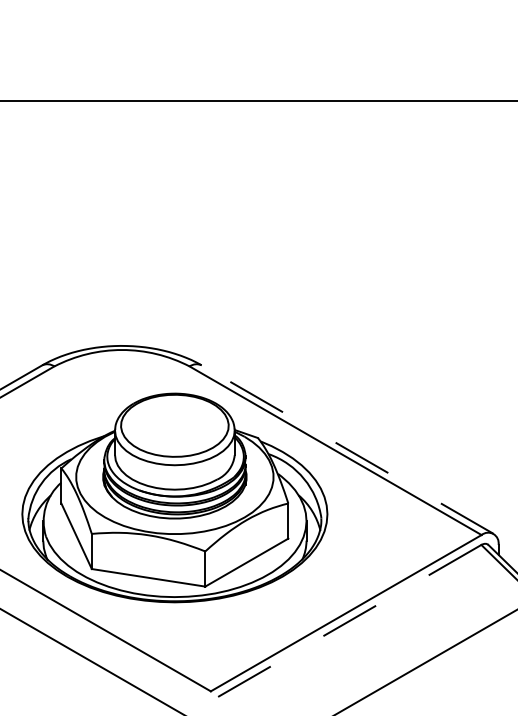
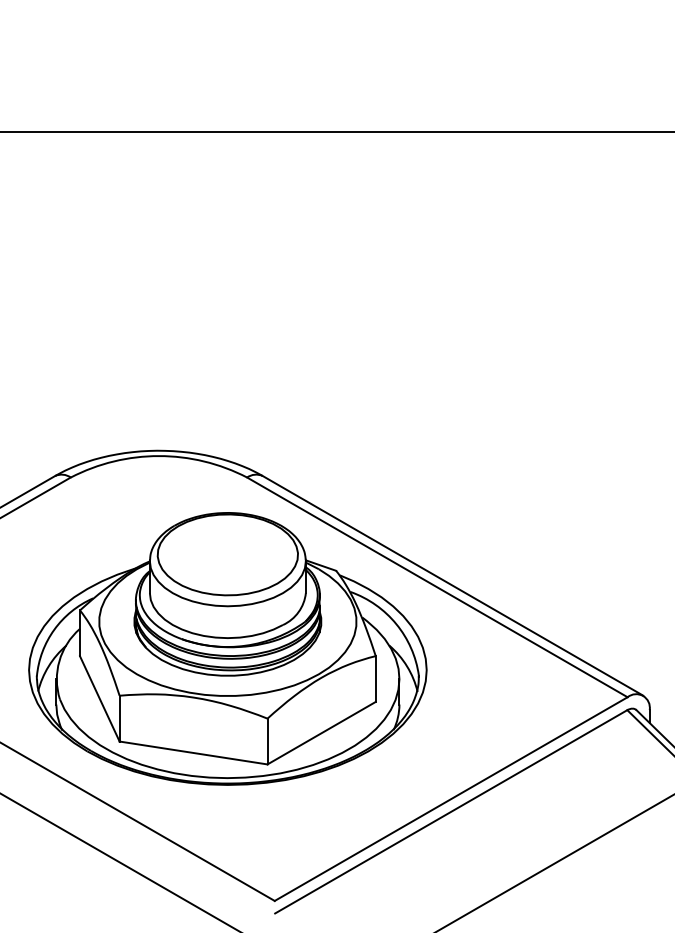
line: (347, 449) -> (452, 585), dashed -> solid
line: (345, 623) -> (450, 812), dashed -> solid

